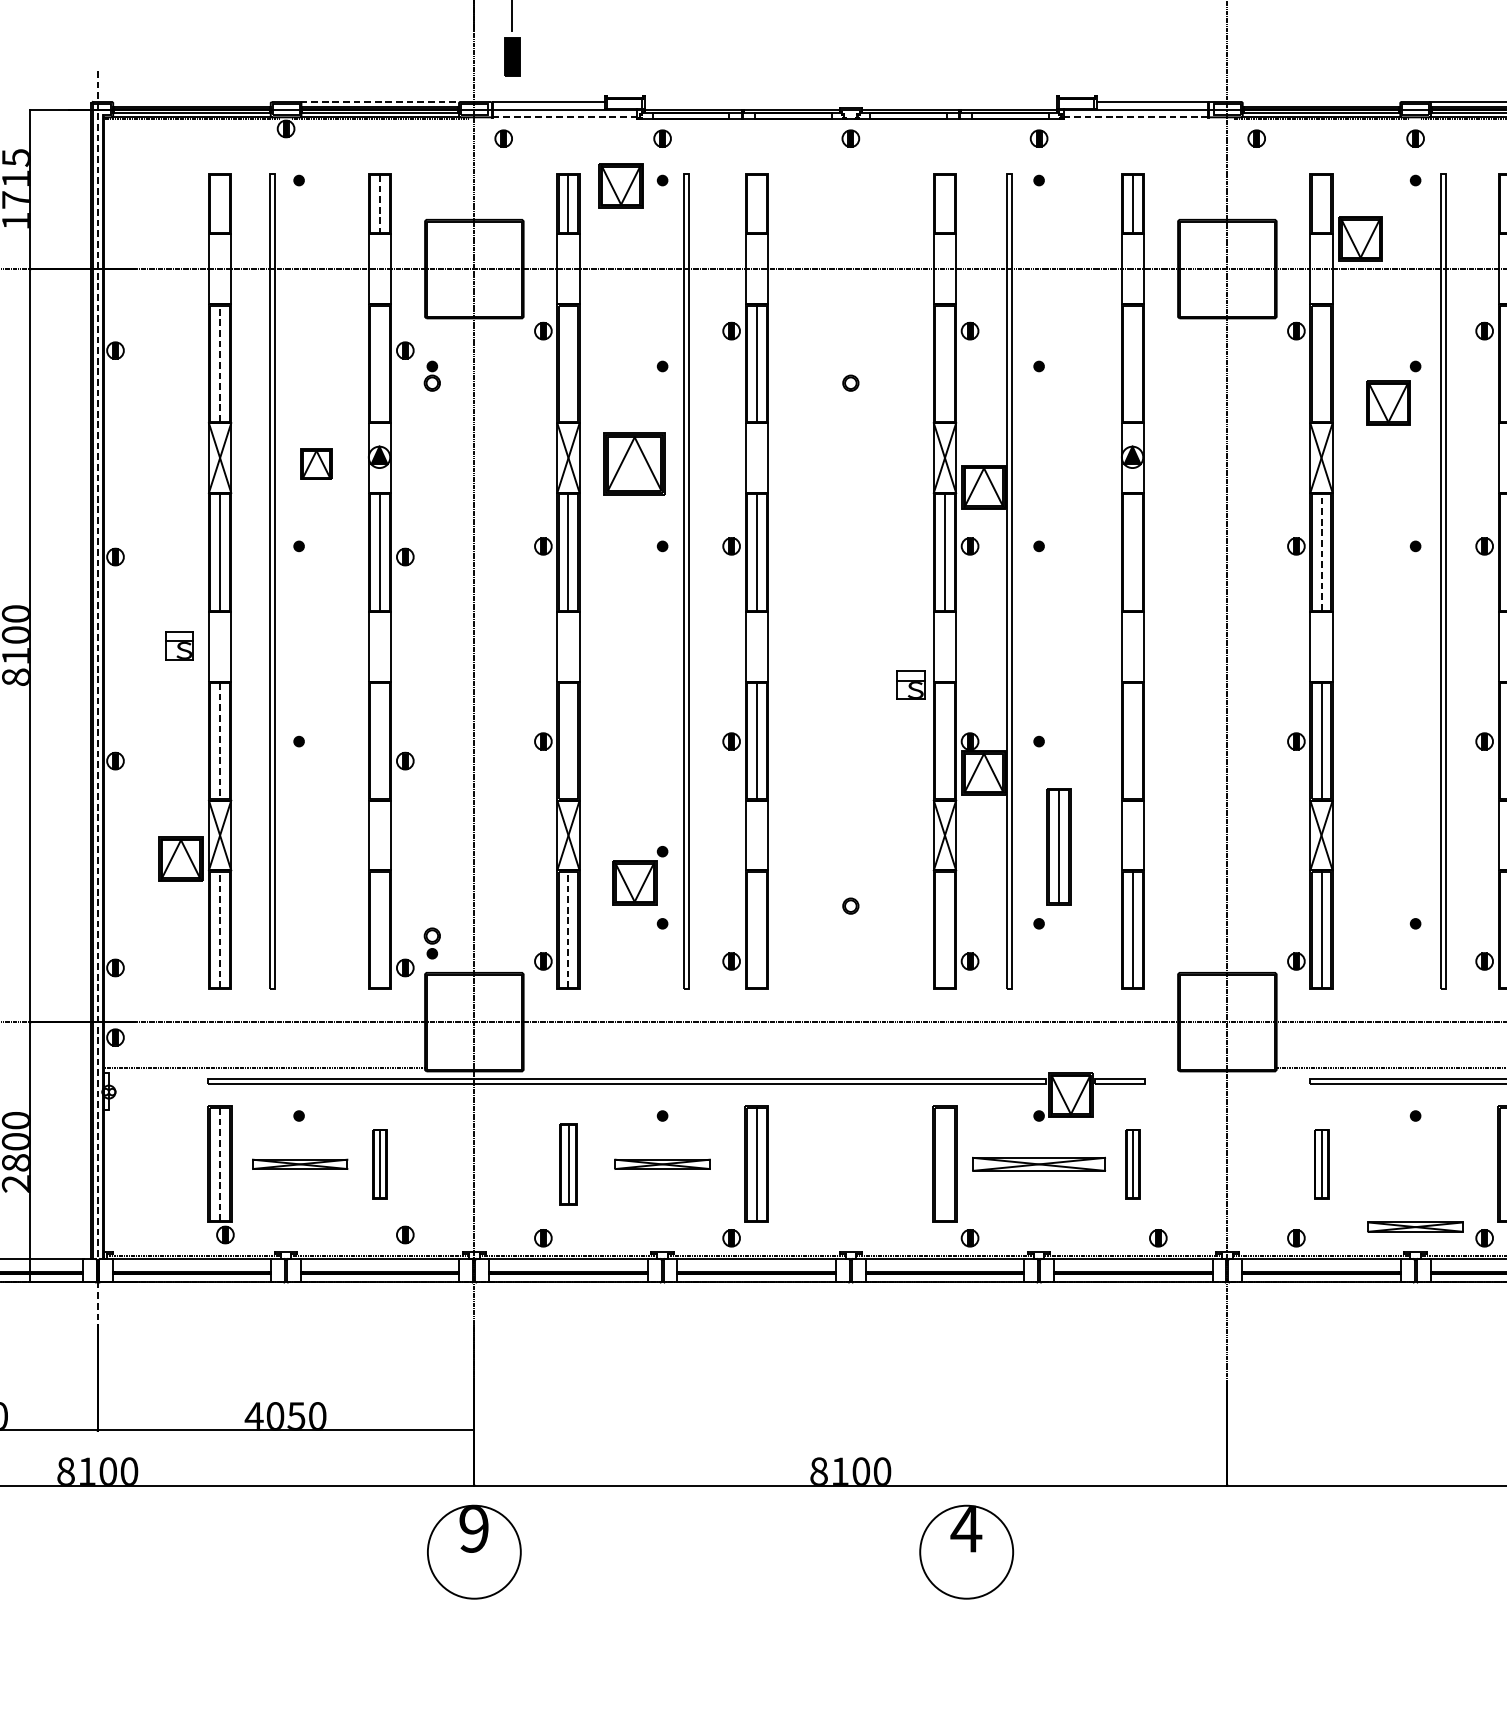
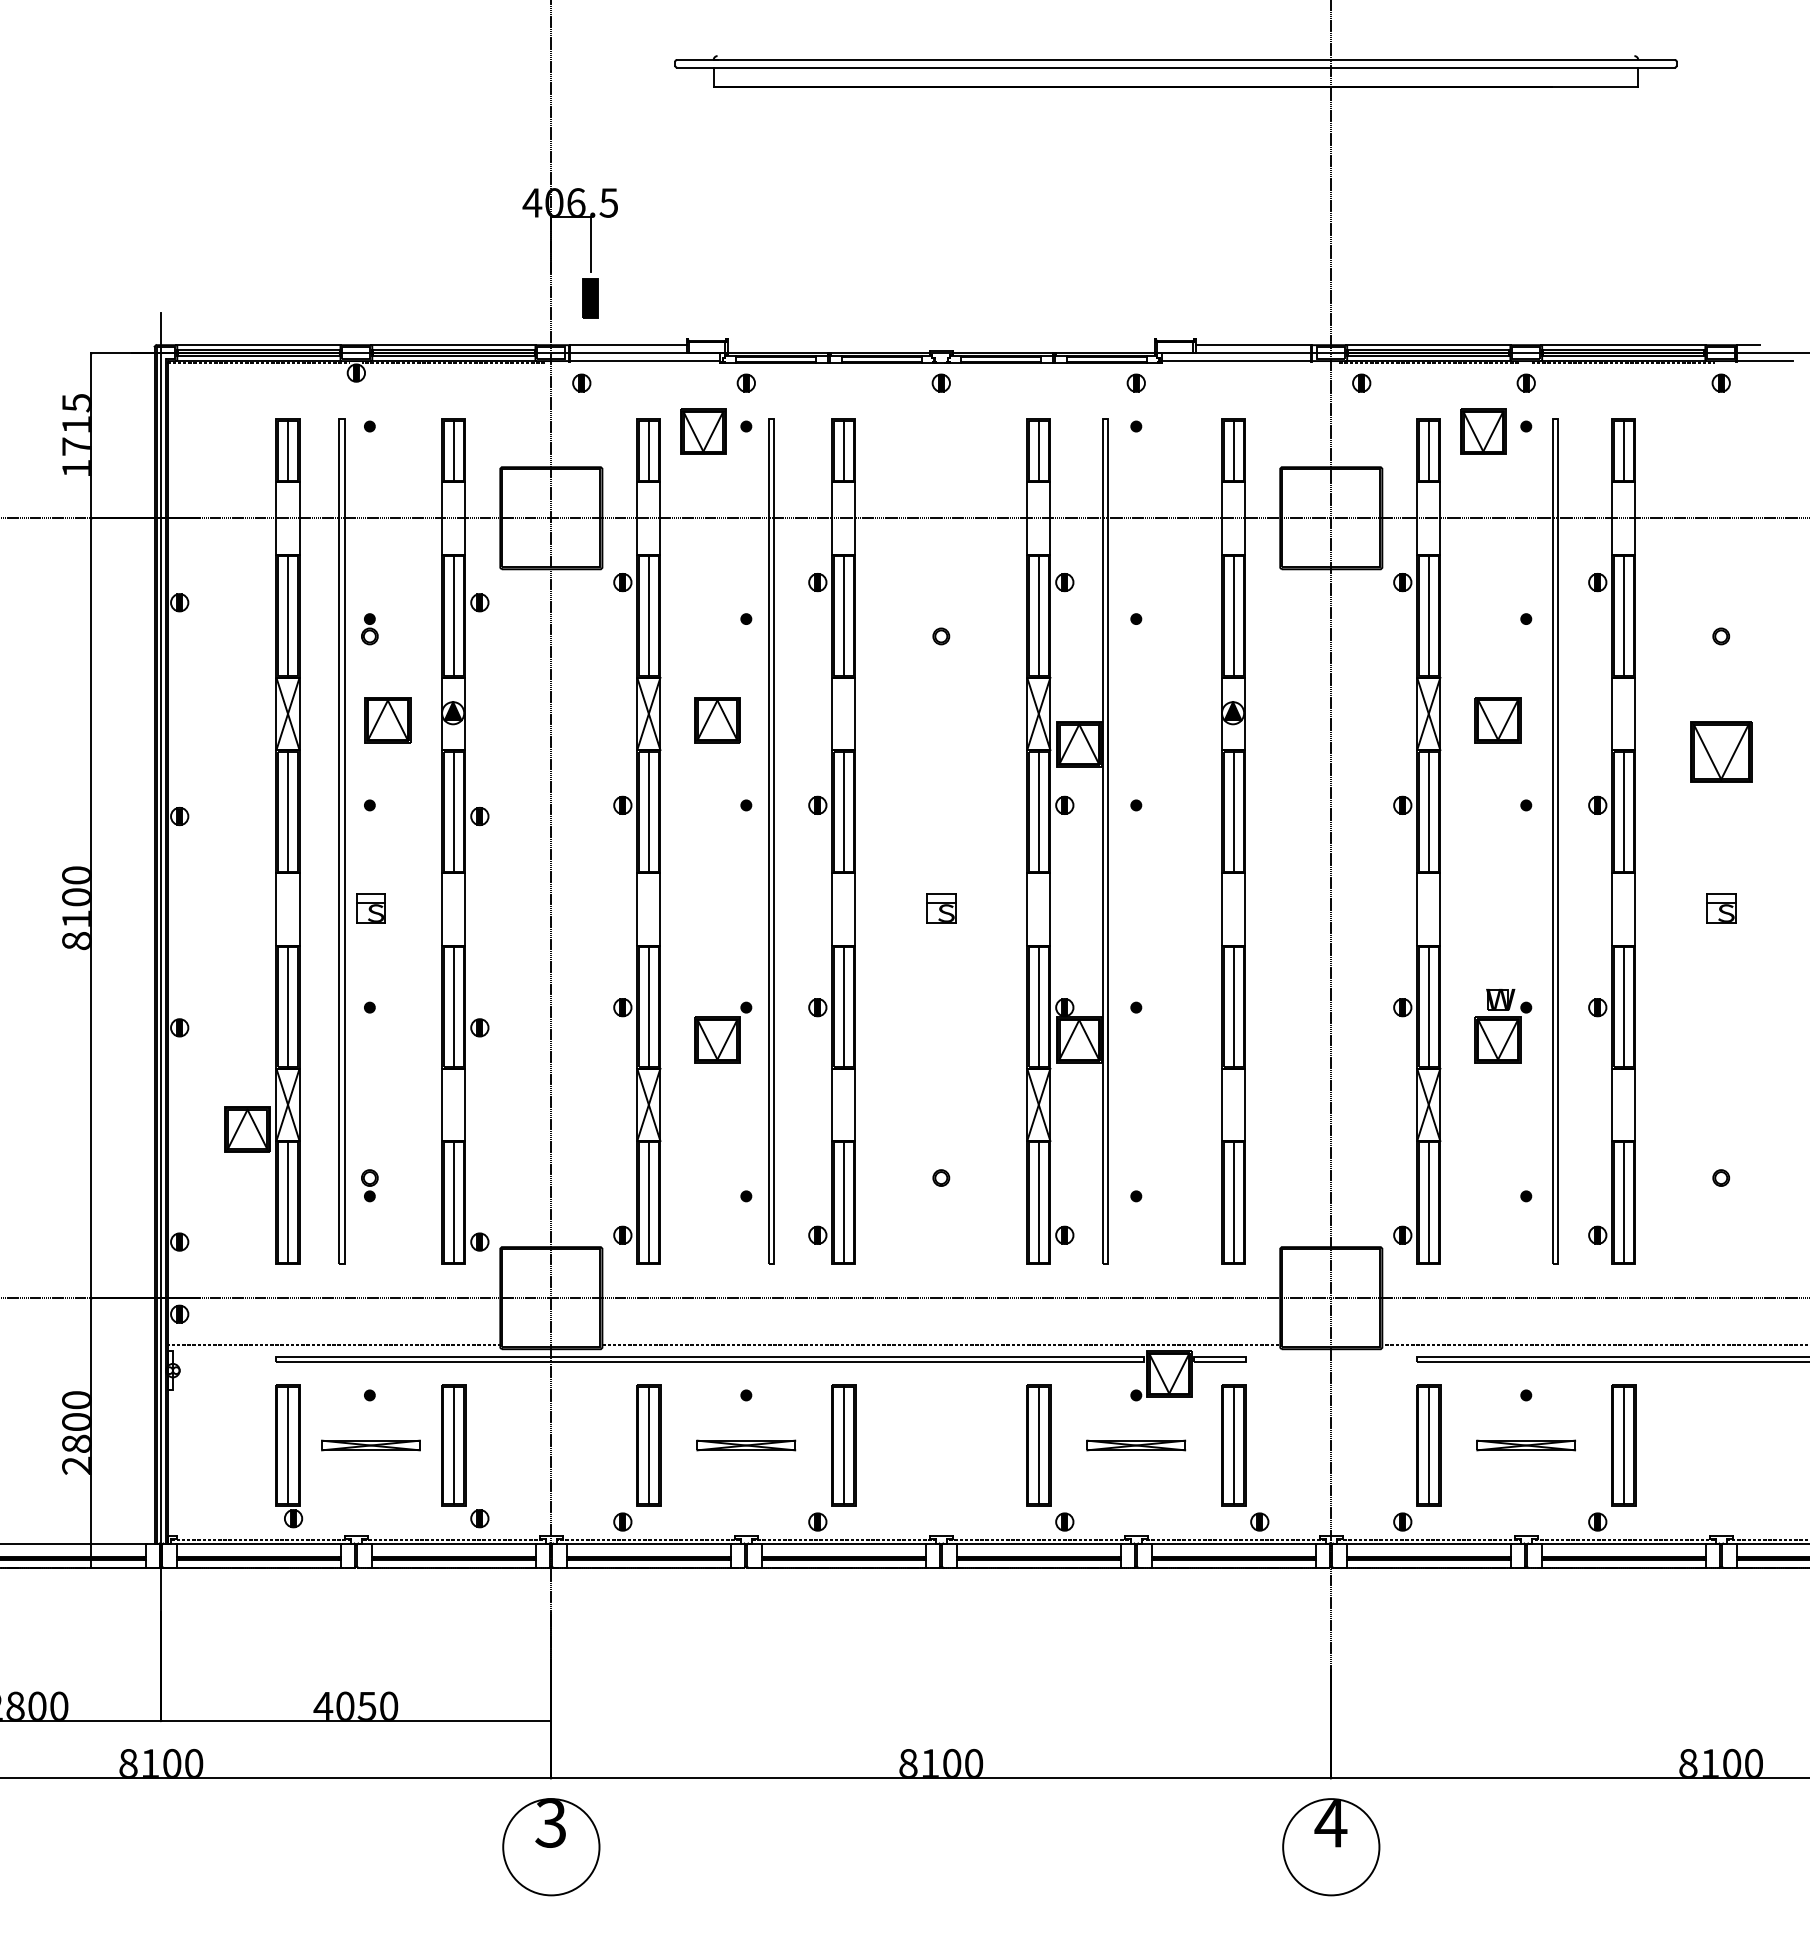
line: (191, 102) -> (258, 345), added
line: (379, 102) -> (453, 345), dashed -> solid
line: (1321, 102) -> (1428, 345), added
line: (565, 117) -> (645, 361), dashed -> solid
line: (1135, 117) -> (1236, 361), dashed -> solid
line: (220, 203) -> (288, 450), added
line: (756, 203) -> (843, 450), added
line: (944, 203) -> (1038, 450), added
line: (1321, 203) -> (1428, 450), added
line: (379, 204) -> (453, 451), dashed -> solid
part: (1360, 238) -> (1483, 431), moved
line: (220, 362) -> (288, 615), dashed -> solid
line: (379, 363) -> (453, 616), added
line: (568, 363) -> (648, 616), added
line: (944, 363) -> (1038, 616), added
line: (1132, 363) -> (1233, 616), added
line: (1321, 363) -> (1428, 616), added
part: (432, 376) -> (369, 629), moved
part: (1387, 403) -> (1497, 720), moved
part: (316, 464) -> (387, 720), size x1.43
part: (634, 464) -> (717, 720), size x0.71
line: (1132, 552) -> (1233, 811), added
line: (1321, 552) -> (1428, 811), dashed -> solid
part: (179, 645) -> (370, 908), moved
part: (910, 685) -> (941, 908), moved
line: (97, 726) -> (161, 991), dashed -> solid
line: (379, 740) -> (453, 1006), added
line: (568, 740) -> (648, 1006), added
line: (944, 740) -> (1038, 1006), added
line: (1132, 740) -> (1233, 1006), added
line: (220, 741) -> (288, 1007), dashed -> solid
part: (1393, 759) -> (1503, 1026), added
part: (1058, 846) -> (1156, 1116), removed
part: (640, 875) -> (723, 1032), moved
line: (220, 929) -> (288, 1202), dashed -> solid
line: (379, 929) -> (453, 1202), added
line: (568, 929) -> (648, 1202), dashed -> solid
line: (756, 929) -> (843, 1202), added
line: (944, 929) -> (1038, 1202), added
part: (432, 943) -> (369, 1185), moved
line: (851, 1067) -> (941, 1345), added
line: (220, 1164) -> (288, 1445), dashed -> solid
part: (379, 1164) -> (453, 1445), size x1.67
part: (568, 1164) -> (648, 1445), size x1.43
line: (944, 1164) -> (1038, 1445), added
part: (1039, 1164) -> (1136, 1445), size x0.71
part: (1132, 1164) -> (1233, 1445), size x1.67
part: (1321, 1164) -> (1428, 1445), size x1.67
part: (1414, 1227) -> (1525, 1445), moved
text: (473, 1529) -> (550, 1823), 9 -> 3
part: (966, 1552) -> (1331, 1847), moved

